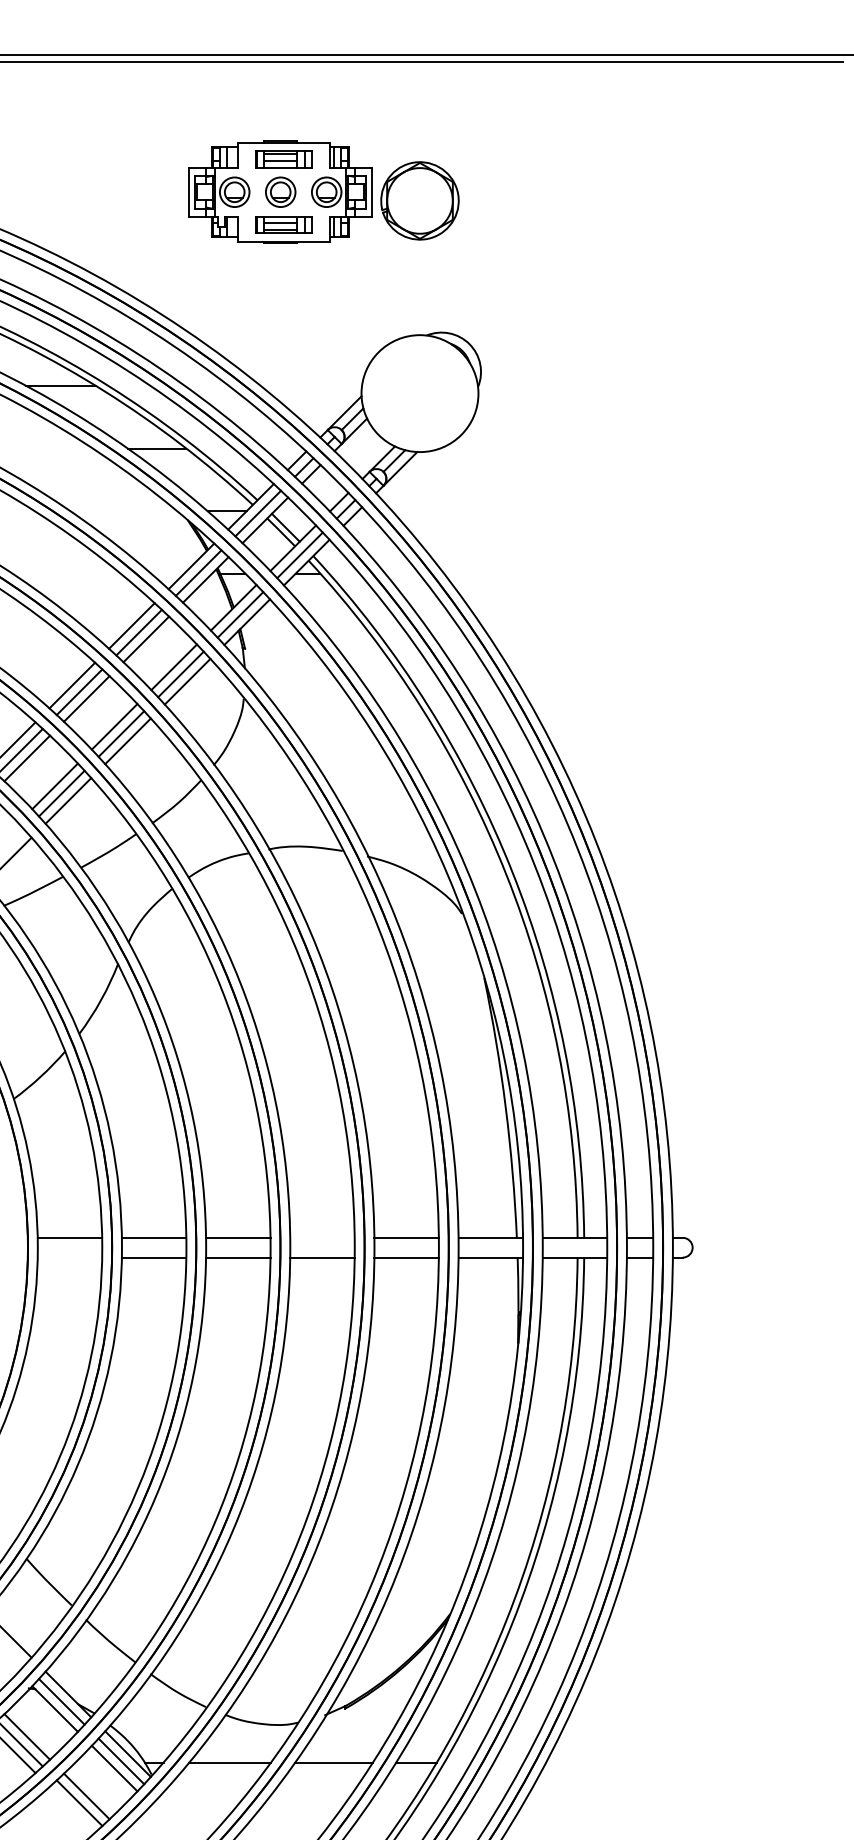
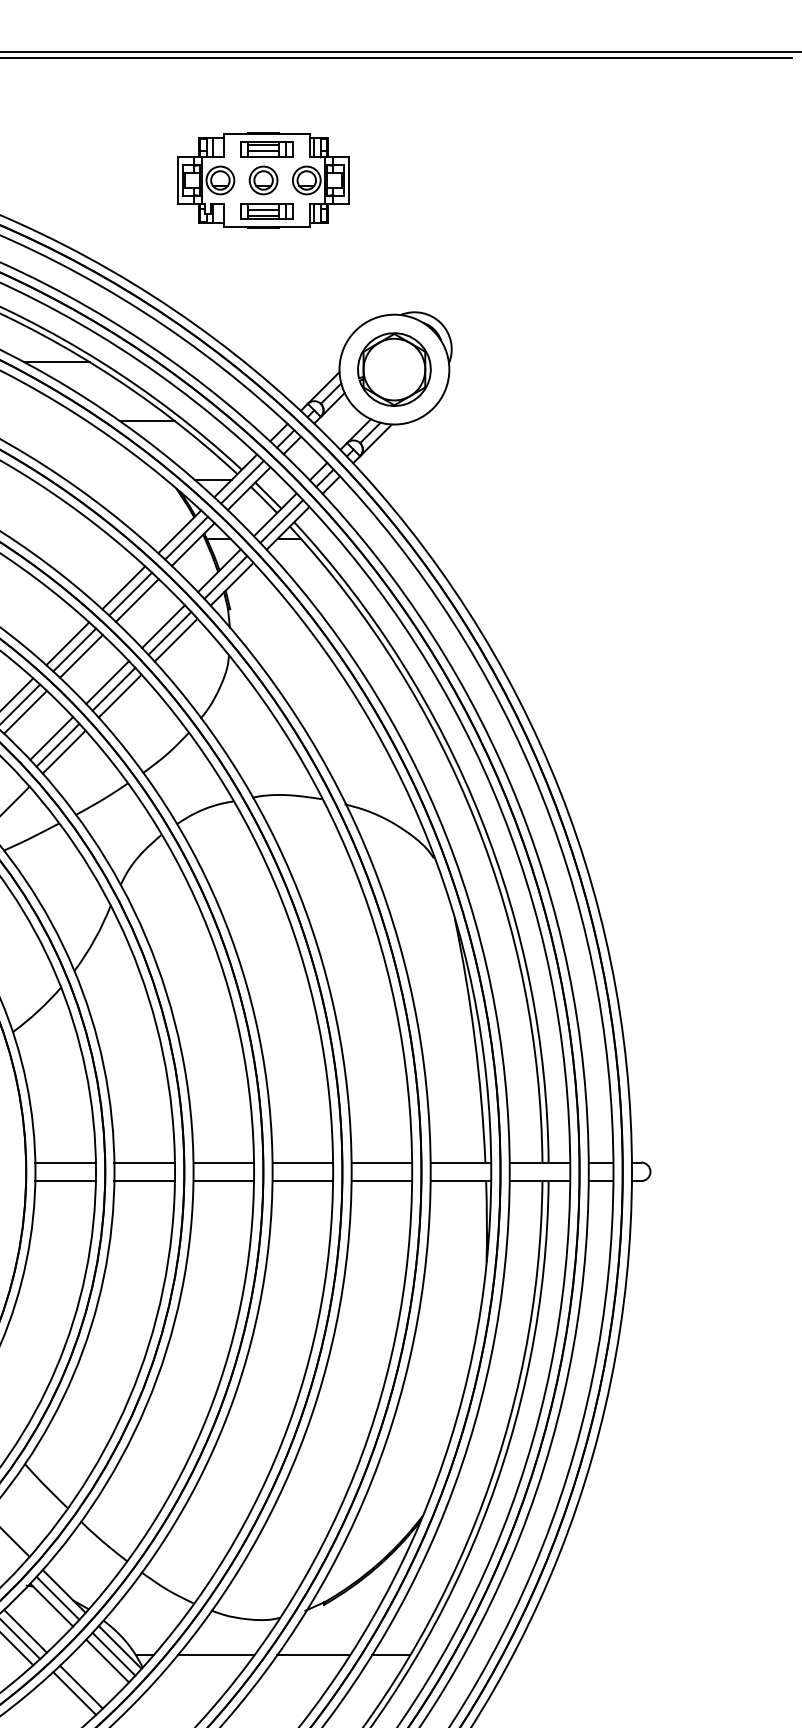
part: (420, 200) -> (394, 369), moved
line: (322, 1237) -> (302, 1162), added
line: (69, 1258) -> (65, 1181), added

